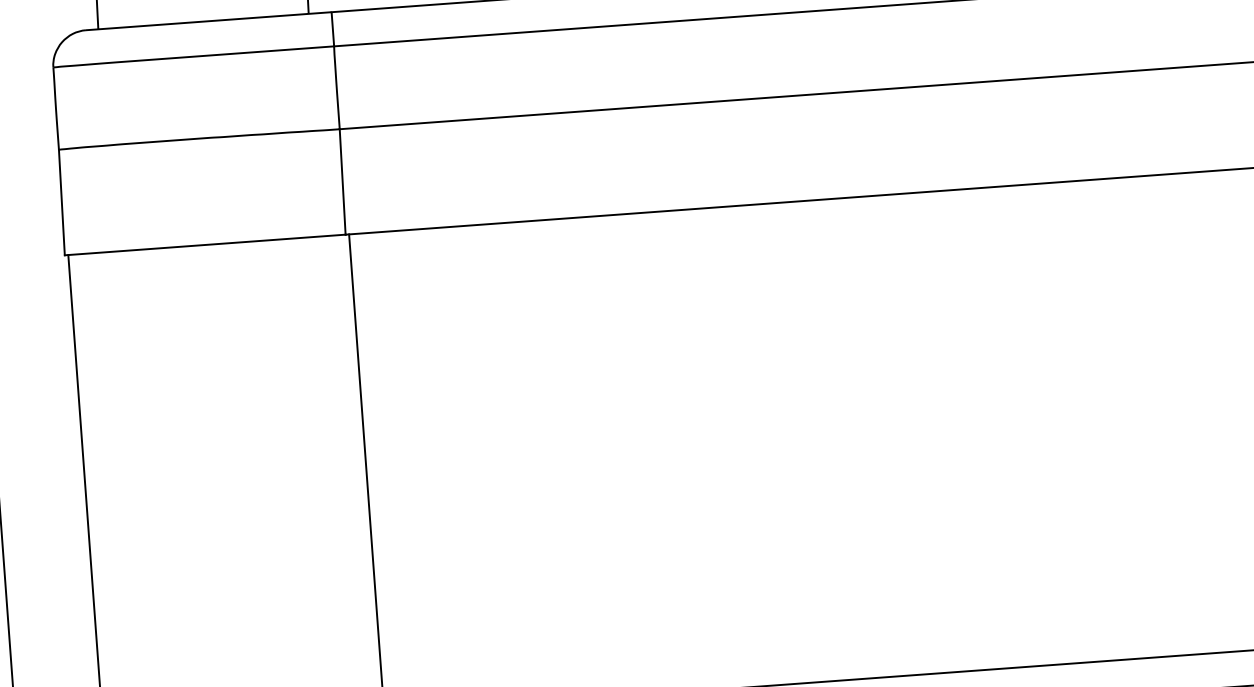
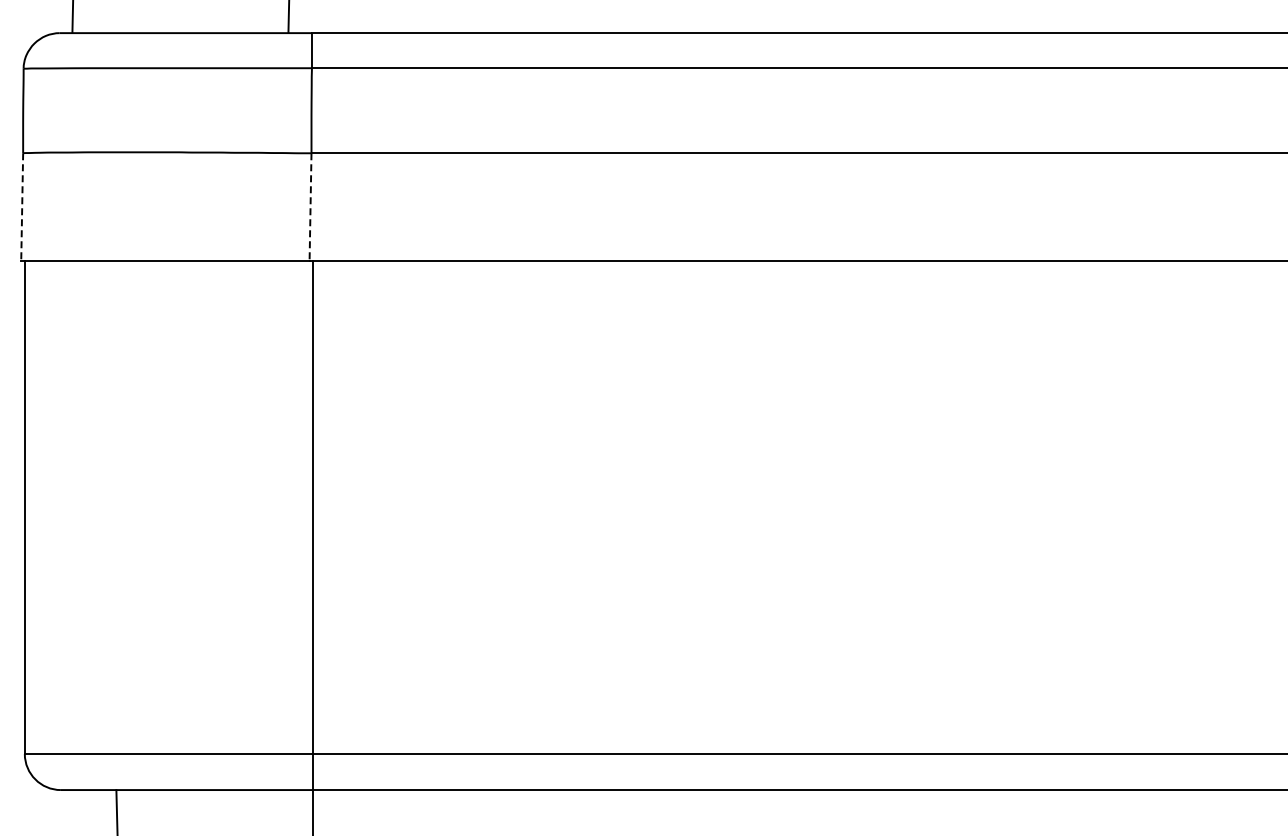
line: (342, 182) -> (310, 207), solid -> dashed
line: (62, 202) -> (22, 207), solid -> dashed

